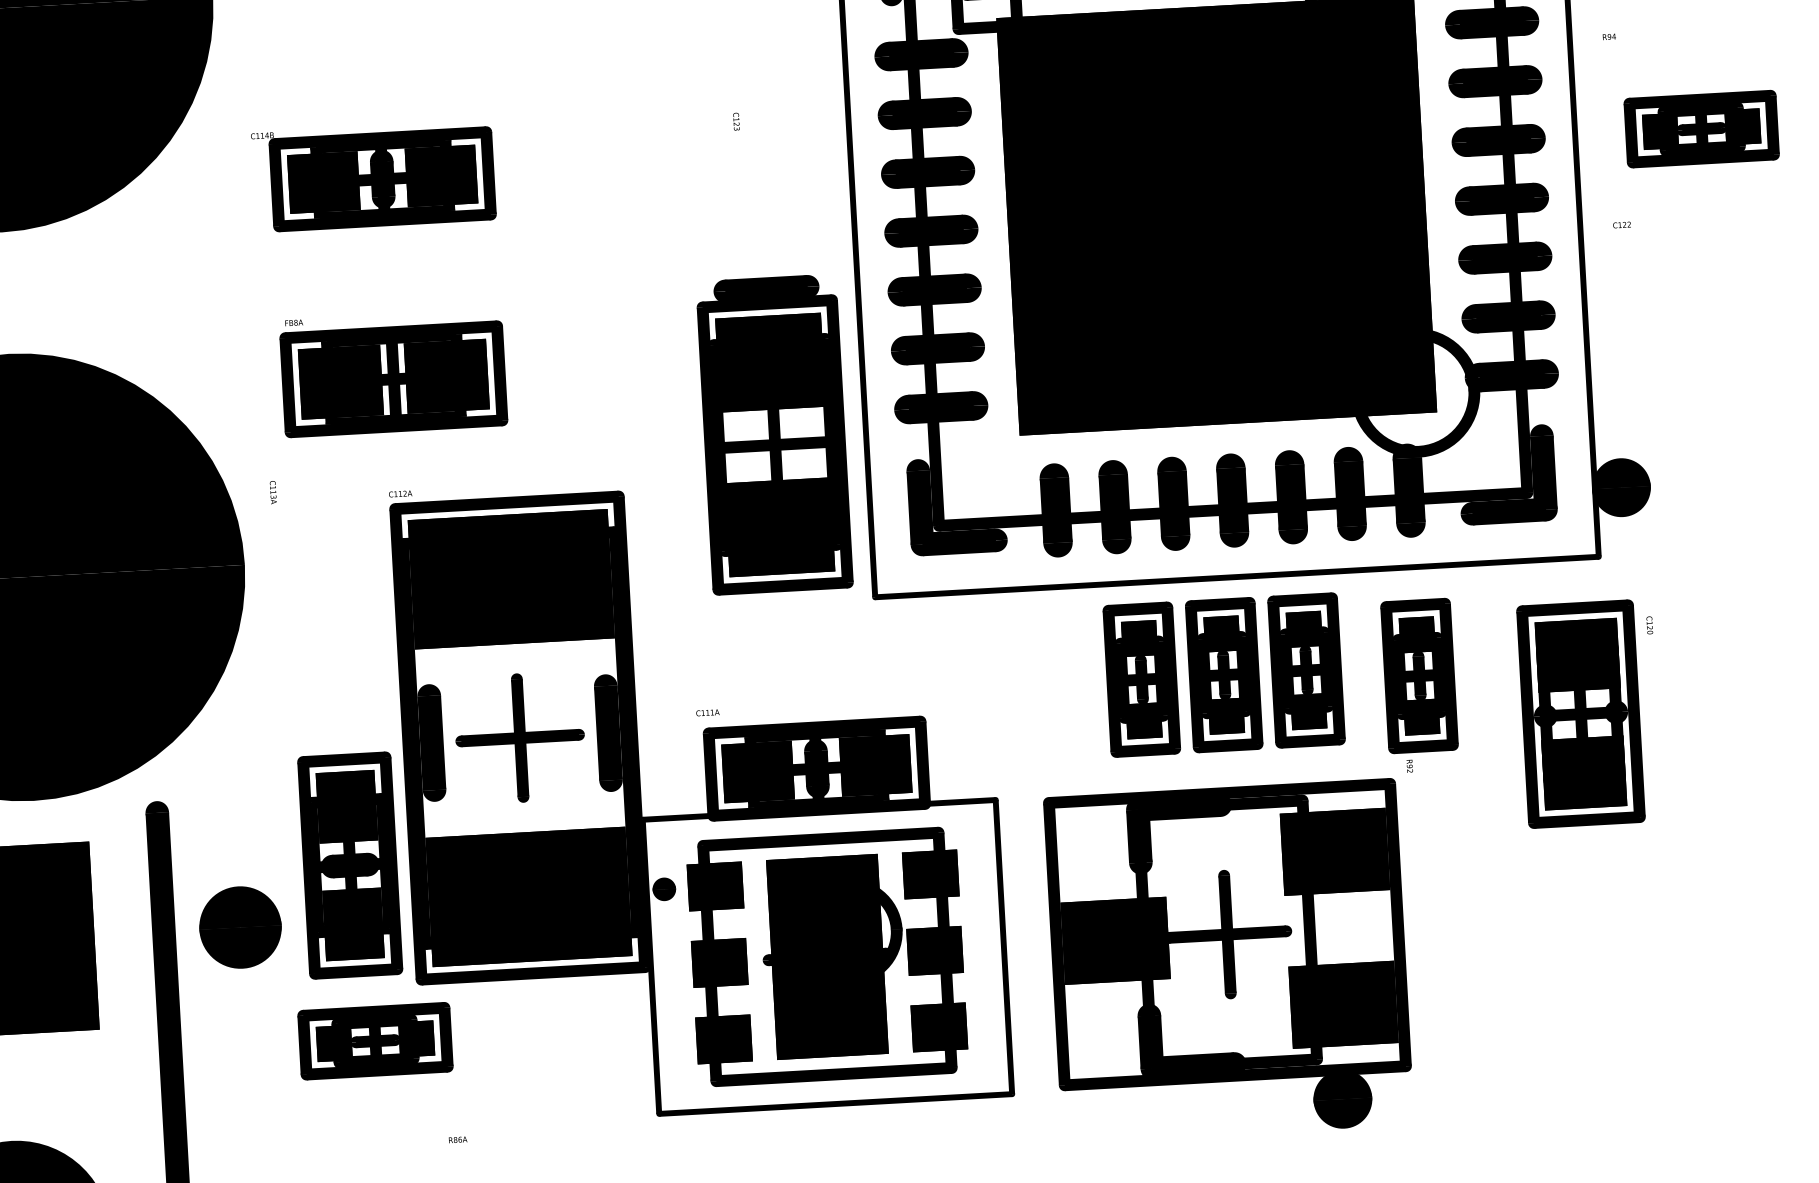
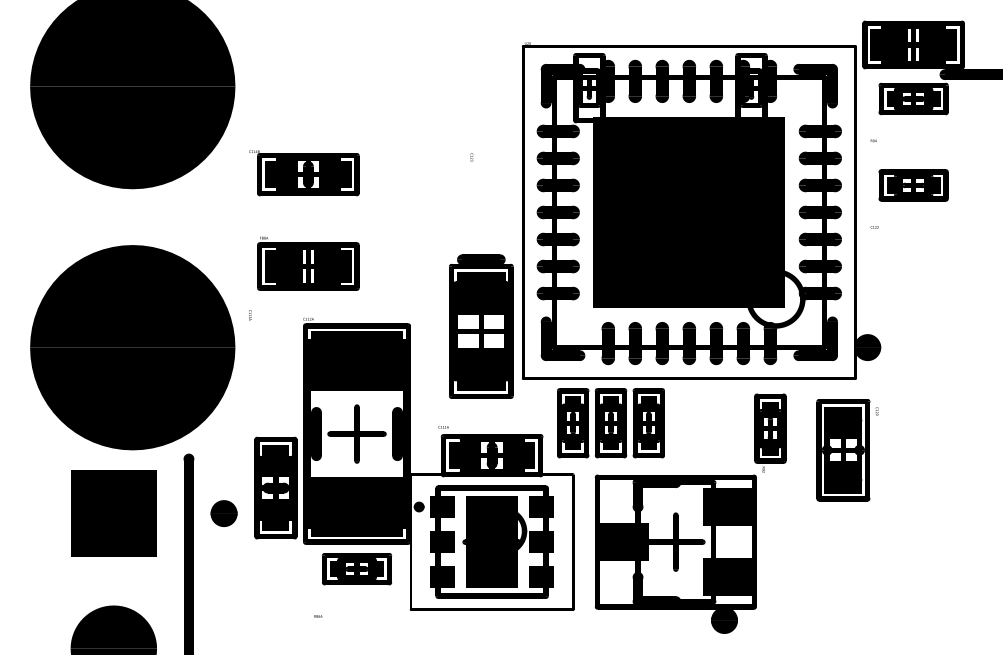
part: (775, 434) -> (481, 326), moved
part: (1223, 675) -> (610, 423), moved
part: (239, 927) -> (223, 513), size x0.71
part: (376, 1041) -> (357, 569), moved

